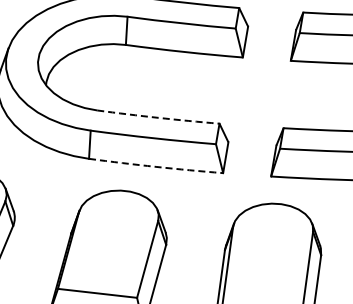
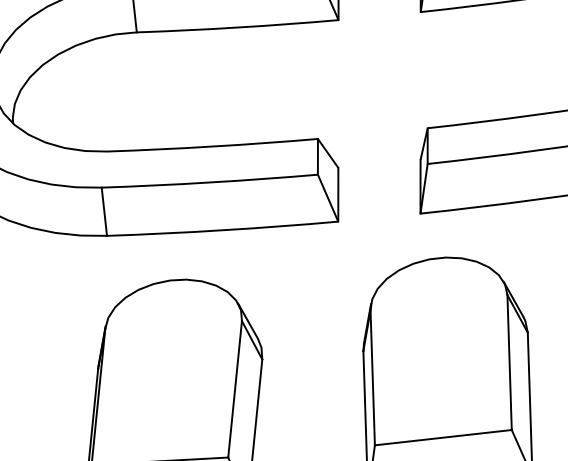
arc: (158, 117) -> (212, 145), dashed -> solid
arc: (156, 166) -> (223, 229), dashed -> solid

